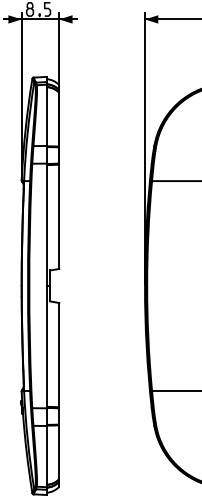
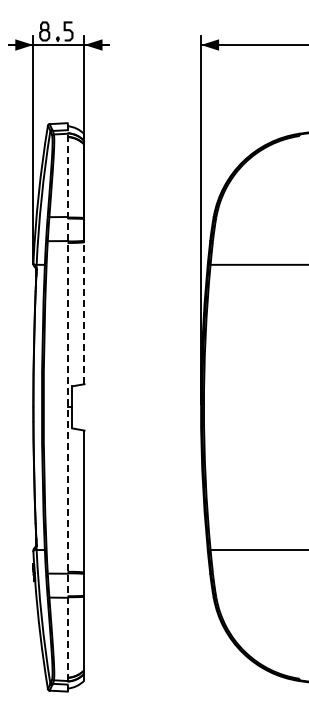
line: (59, 216) -> (84, 313), solid -> dashed
line: (46, 285) -> (67, 406), solid -> dashed

